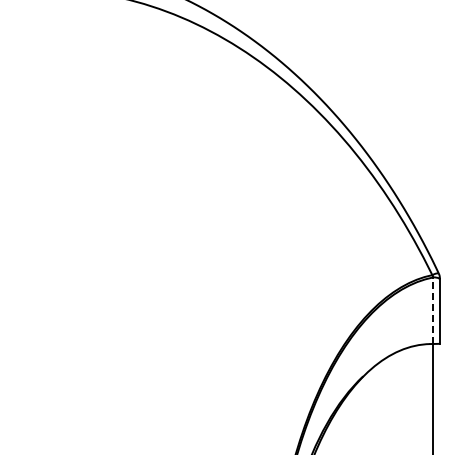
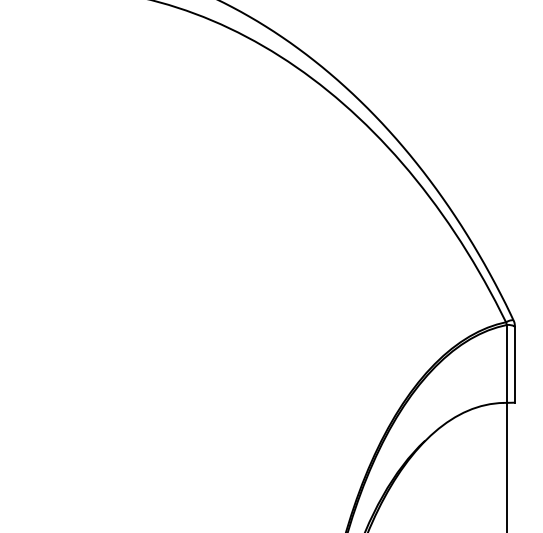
line: (432, 310) -> (506, 363), dashed -> solid

